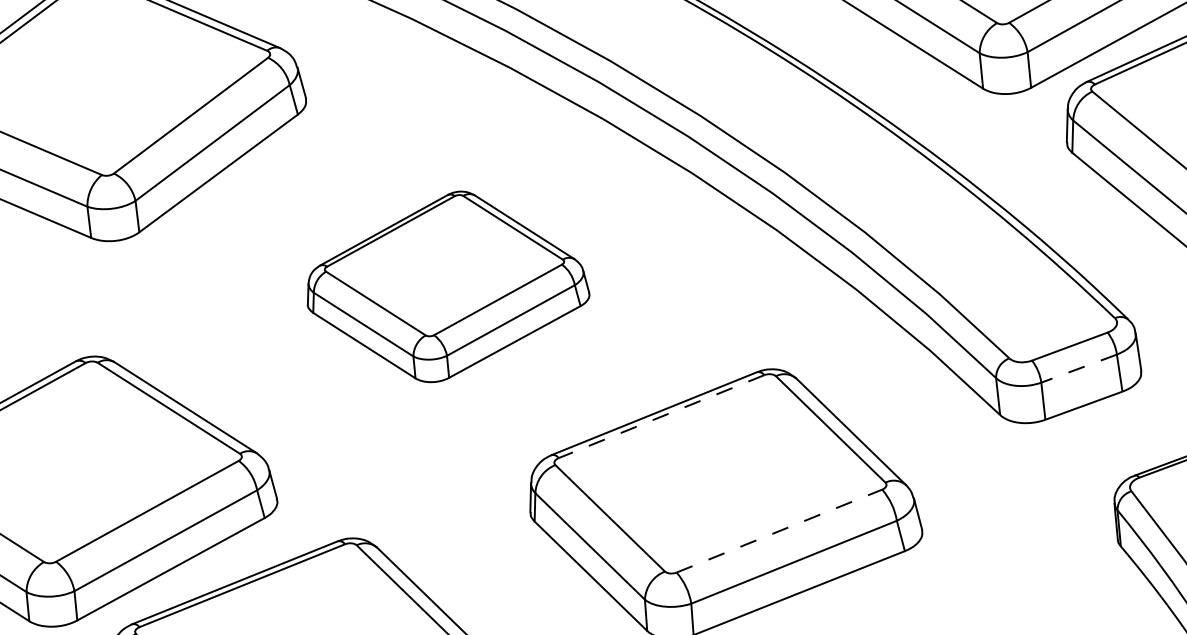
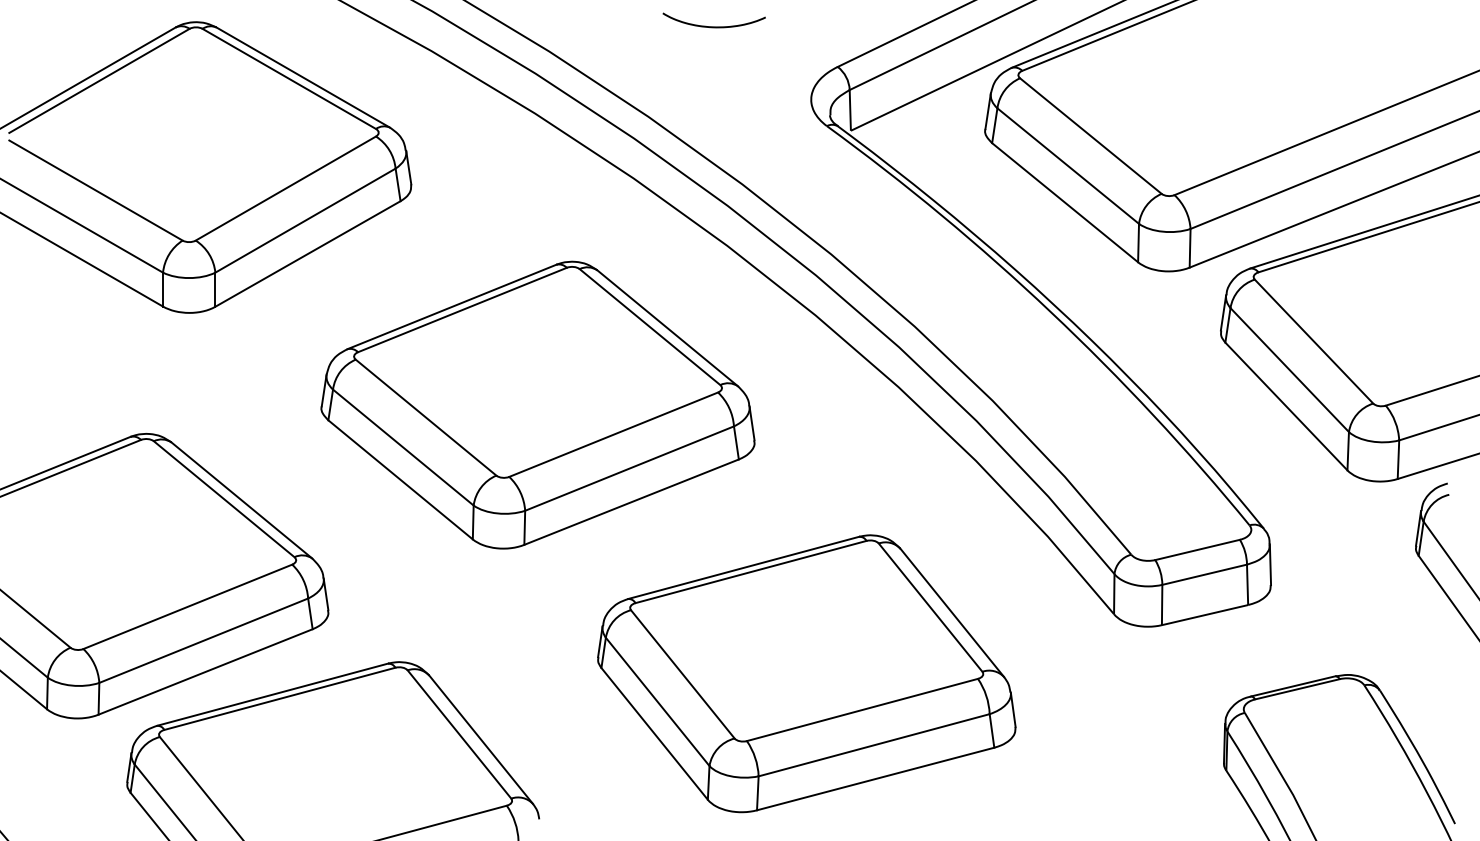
part: (446, 286) -> (537, 404), size x1.43
line: (1078, 368) -> (1204, 574), dashed -> solid
line: (662, 417) -> (751, 572), dashed -> solid
line: (779, 530) -> (862, 709), dashed -> solid

